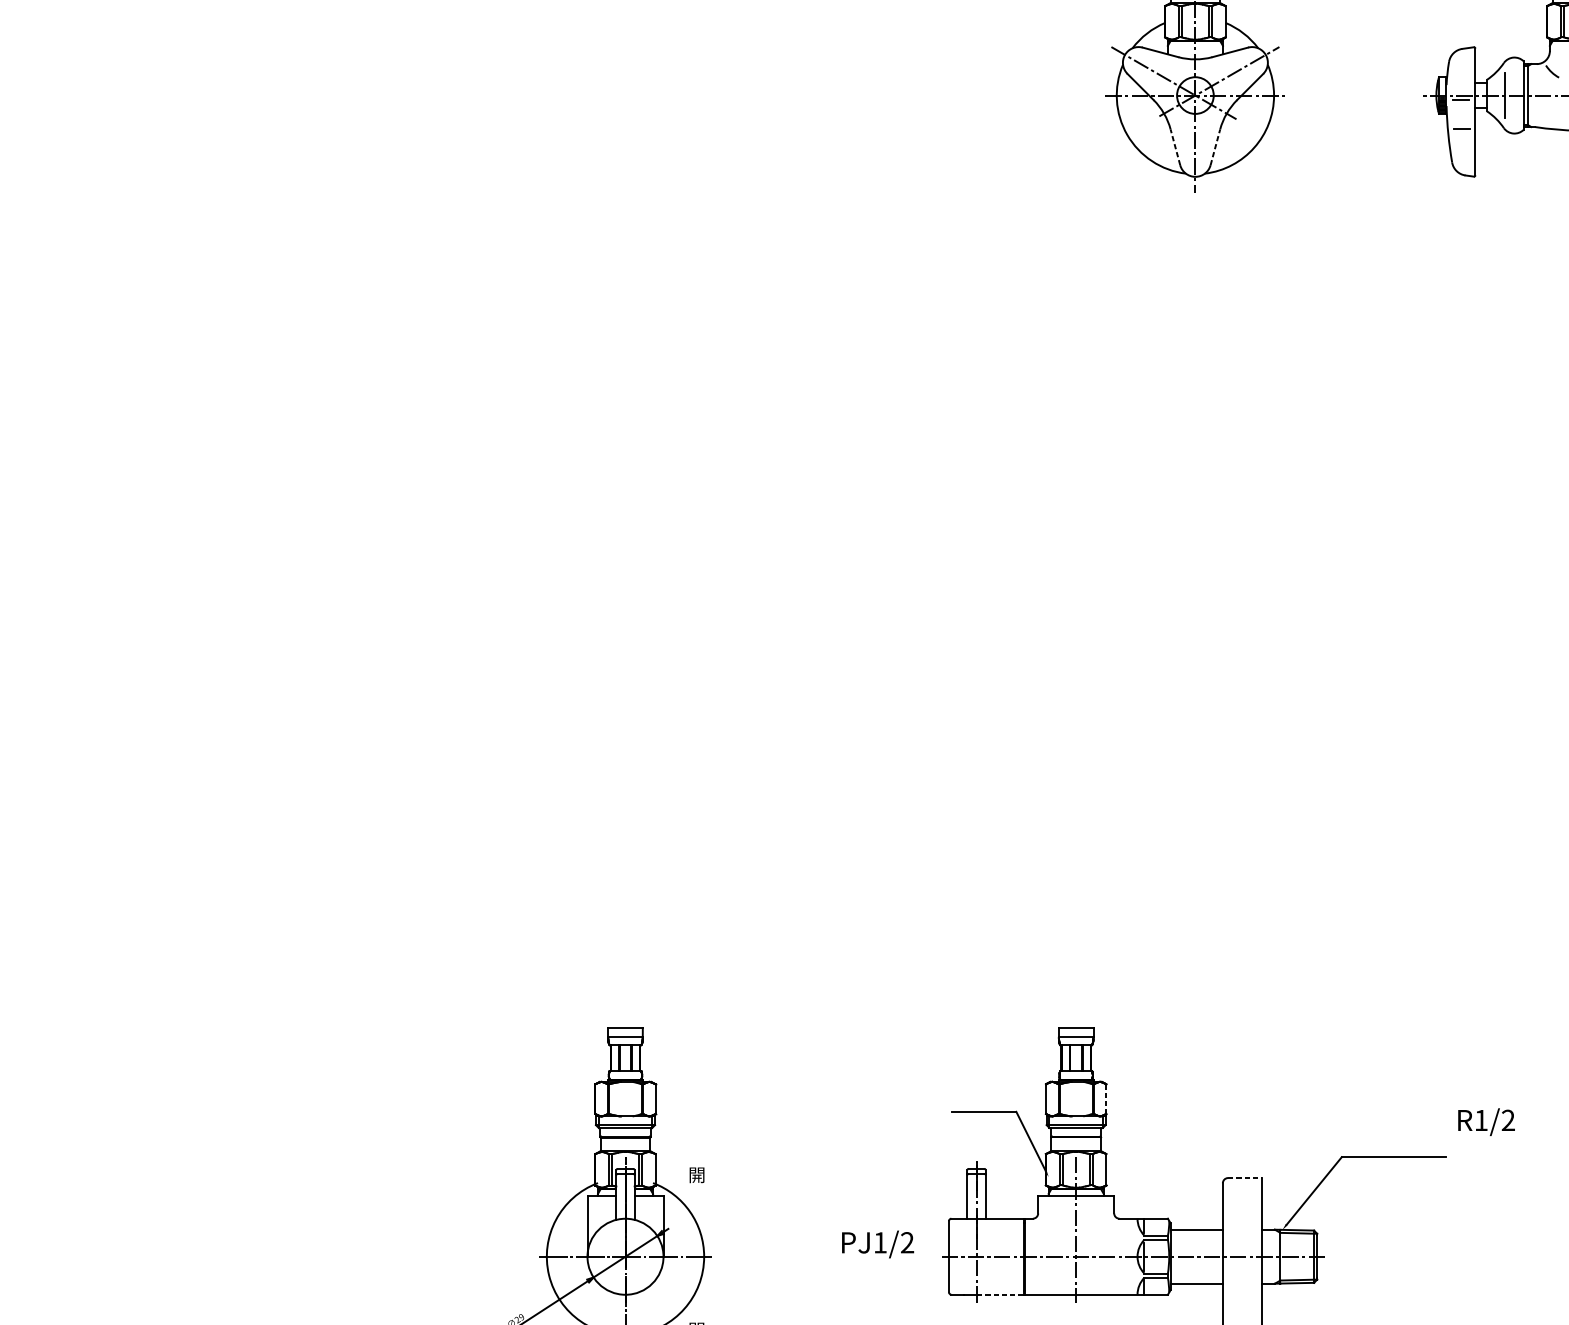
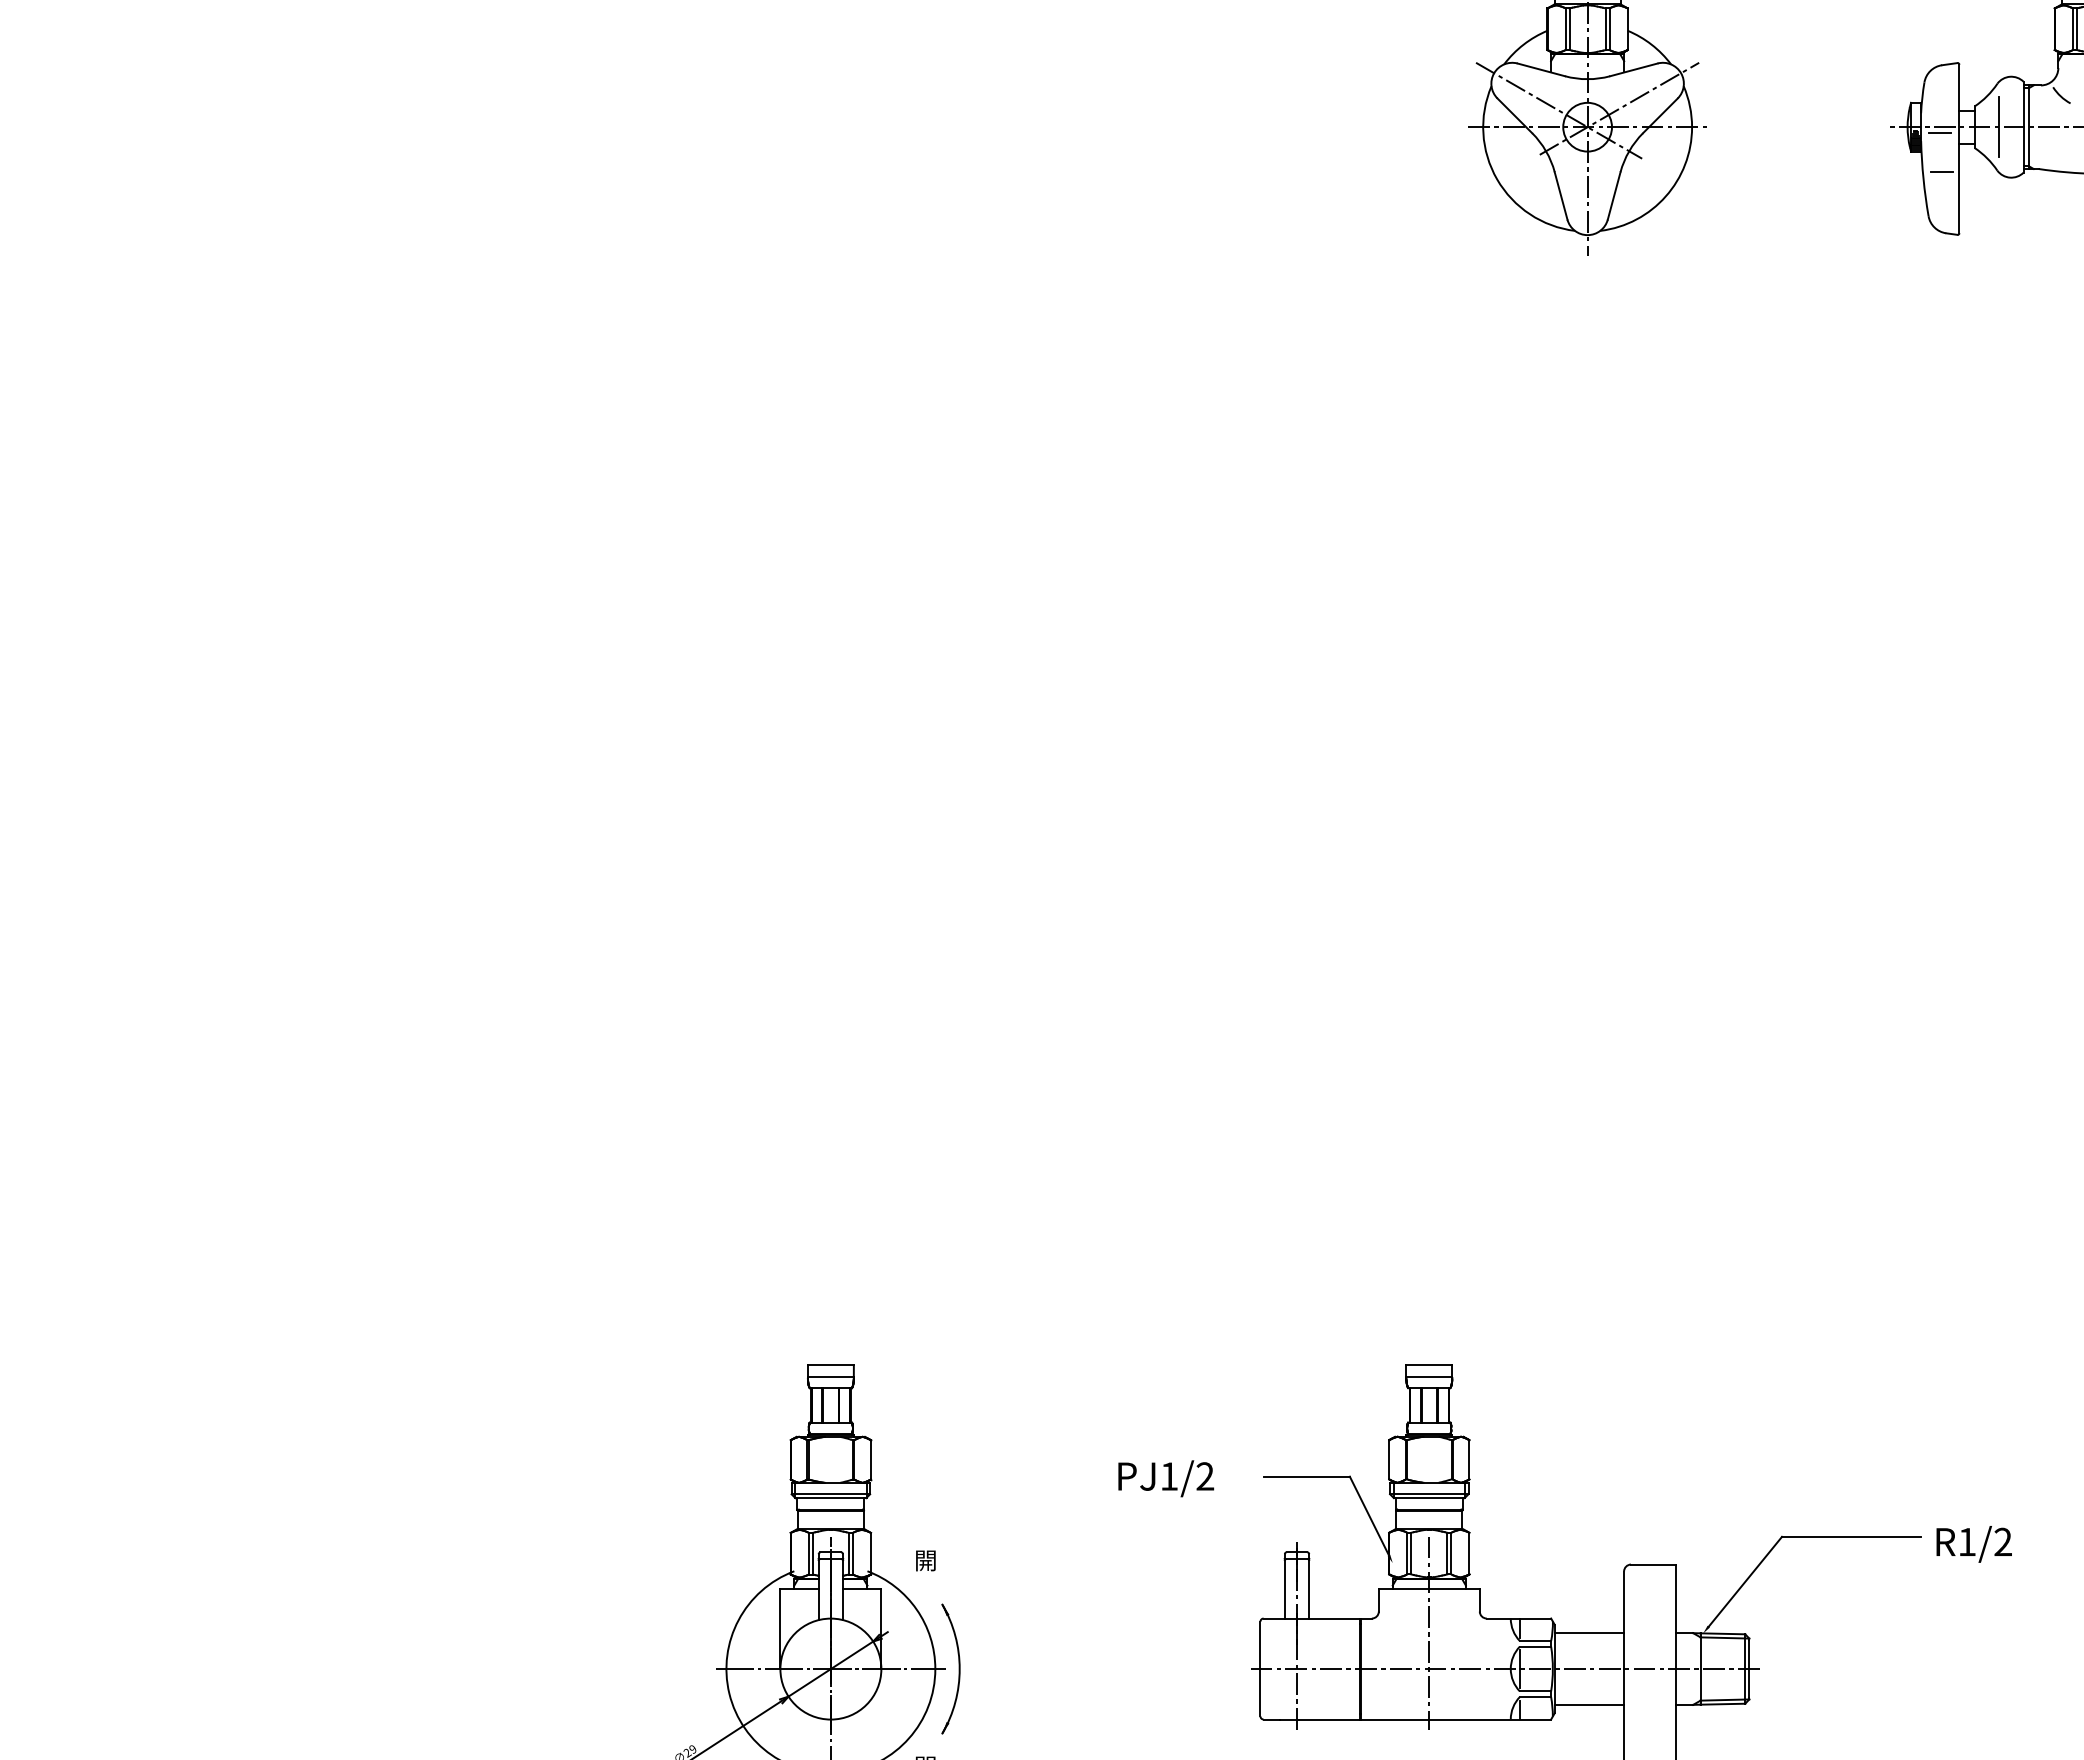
line: (1175, 147) -> (1561, 195), dashed -> solid
line: (1215, 147) -> (1614, 195), dashed -> solid
line: (1106, 1098) -> (1469, 1459), dashed -> solid
text: (1486, 1122) -> (1973, 1544), moved
line: (1245, 1177) -> (1653, 1564), dashed -> solid
text: (878, 1244) -> (1166, 1478), moved
part: (721, 1256) -> (958, 1668), added
line: (1000, 1294) -> (1328, 1719), dashed -> solid

